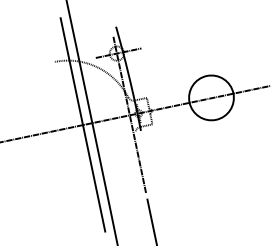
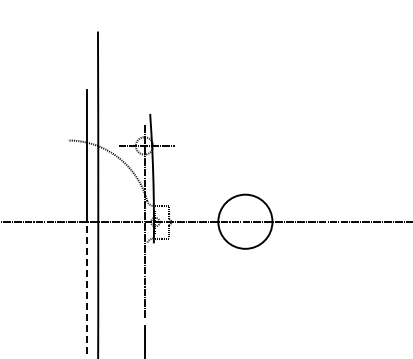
line: (93, 178) -> (86, 287), solid -> dashed

